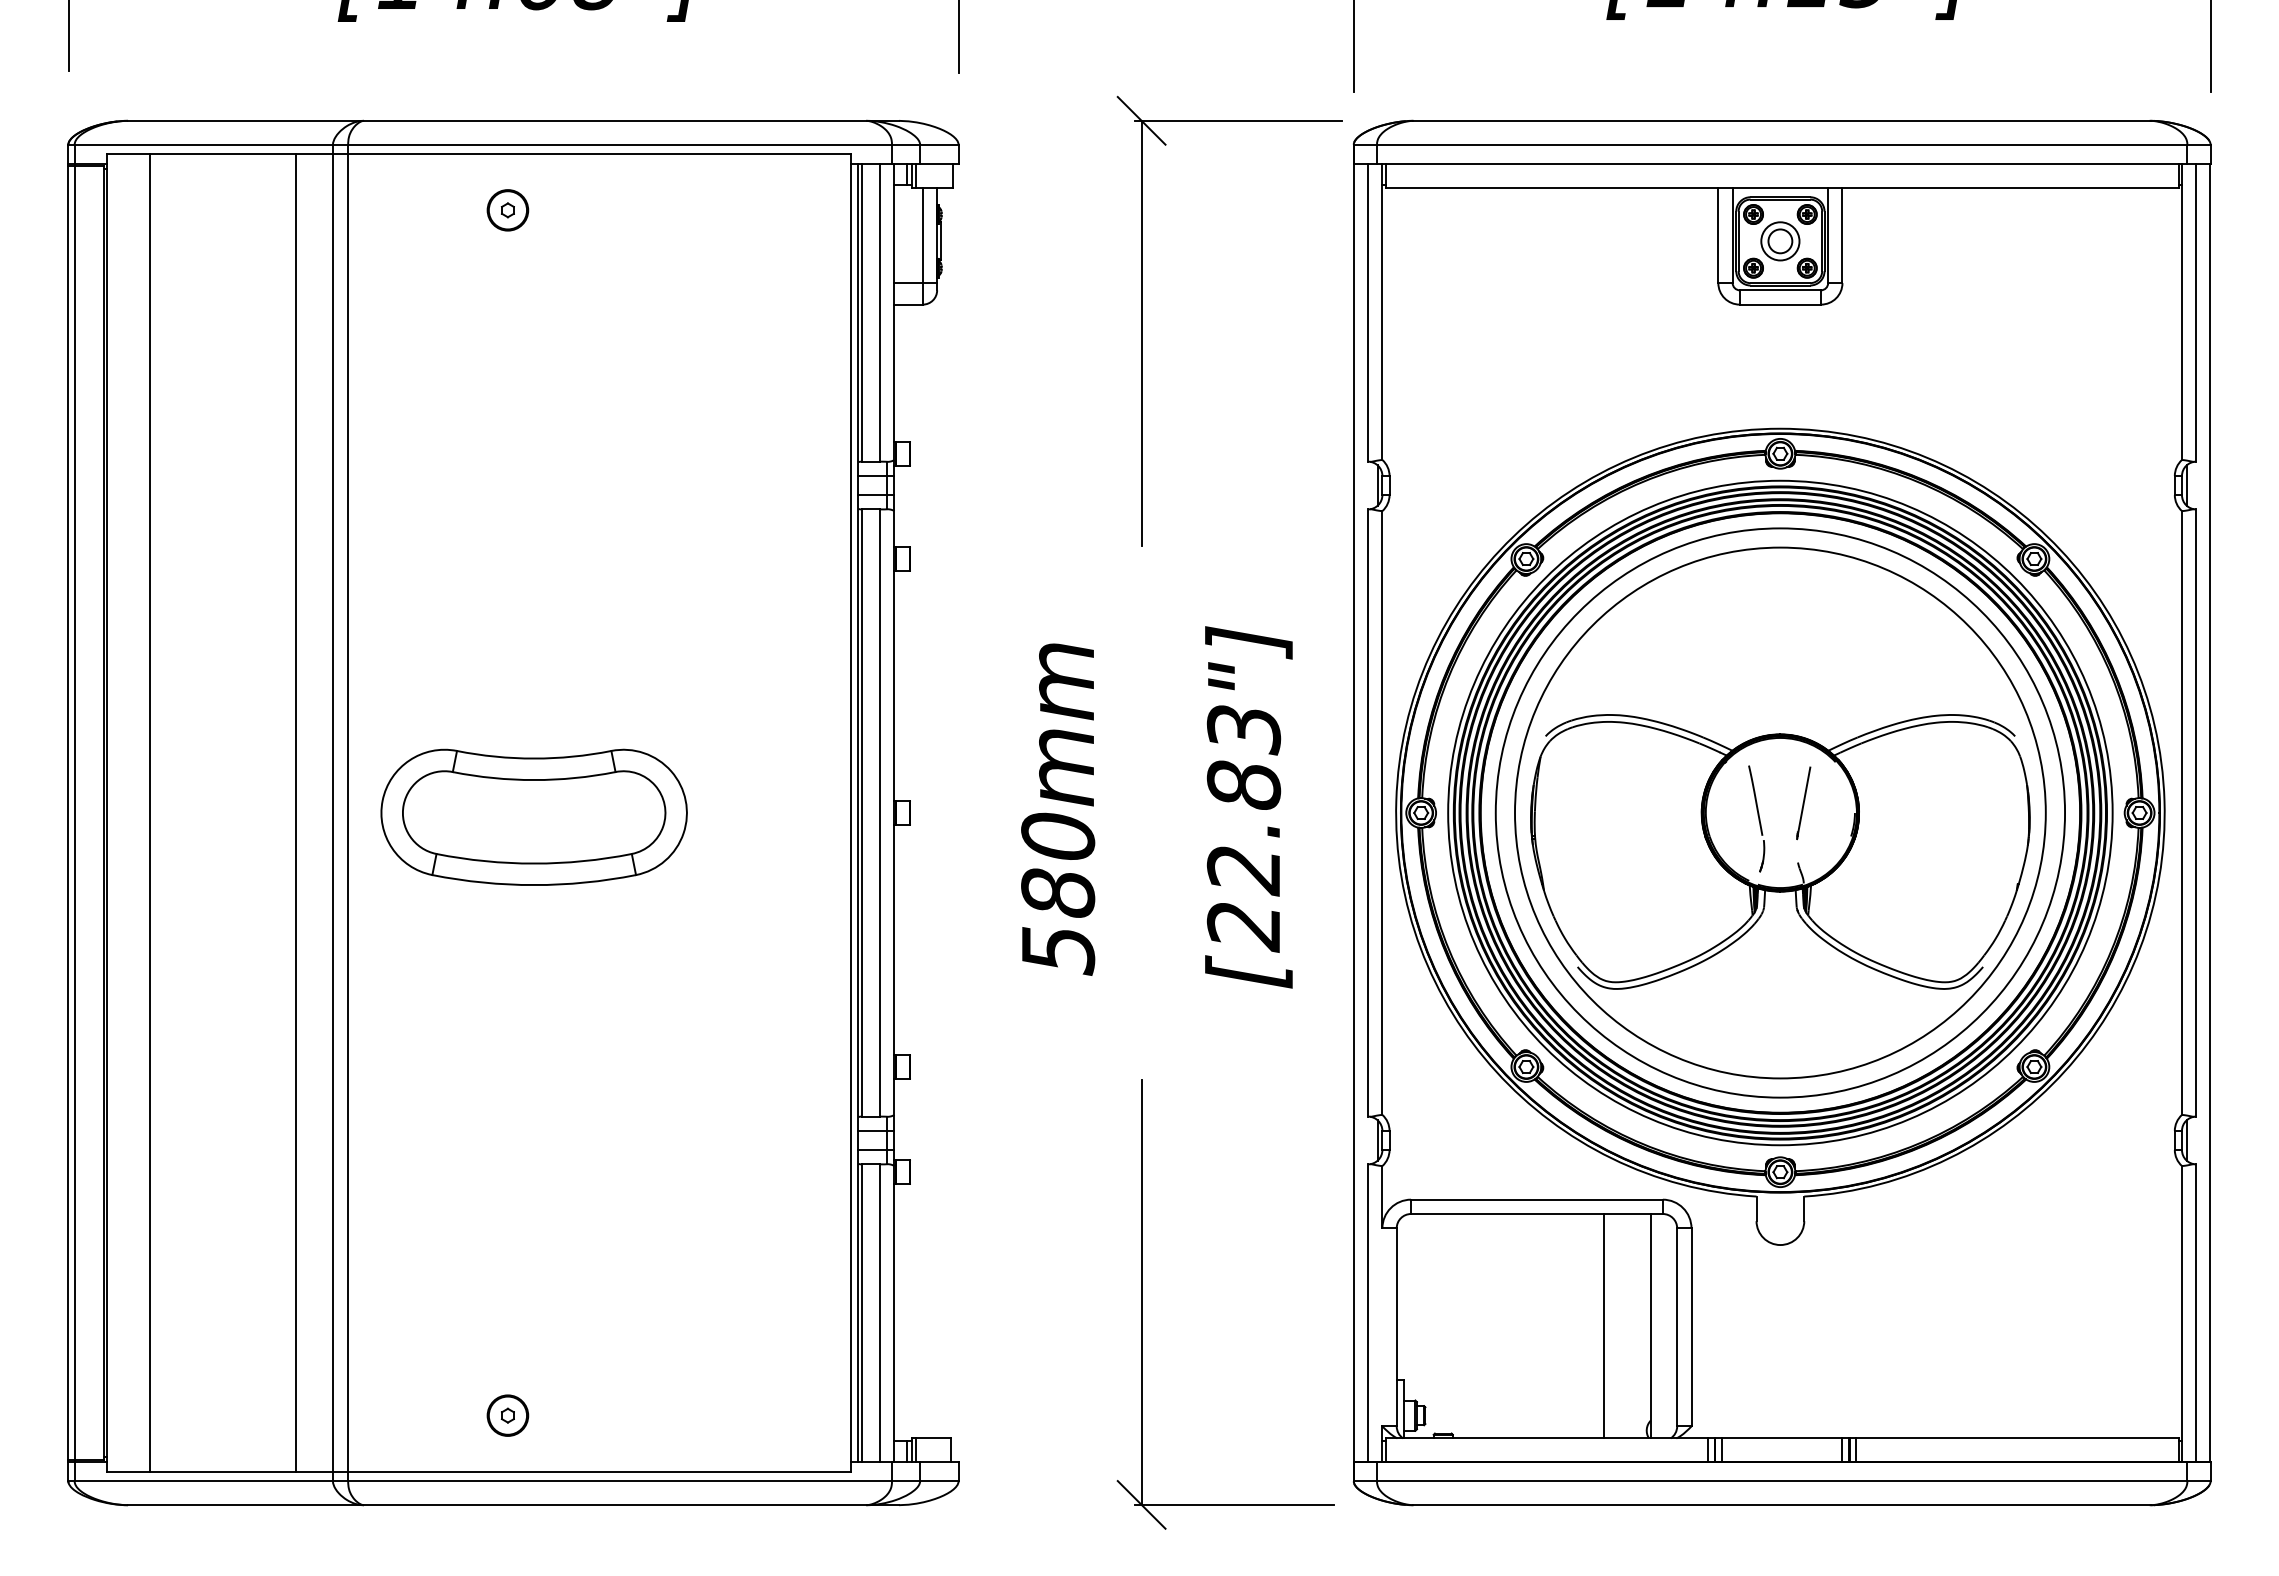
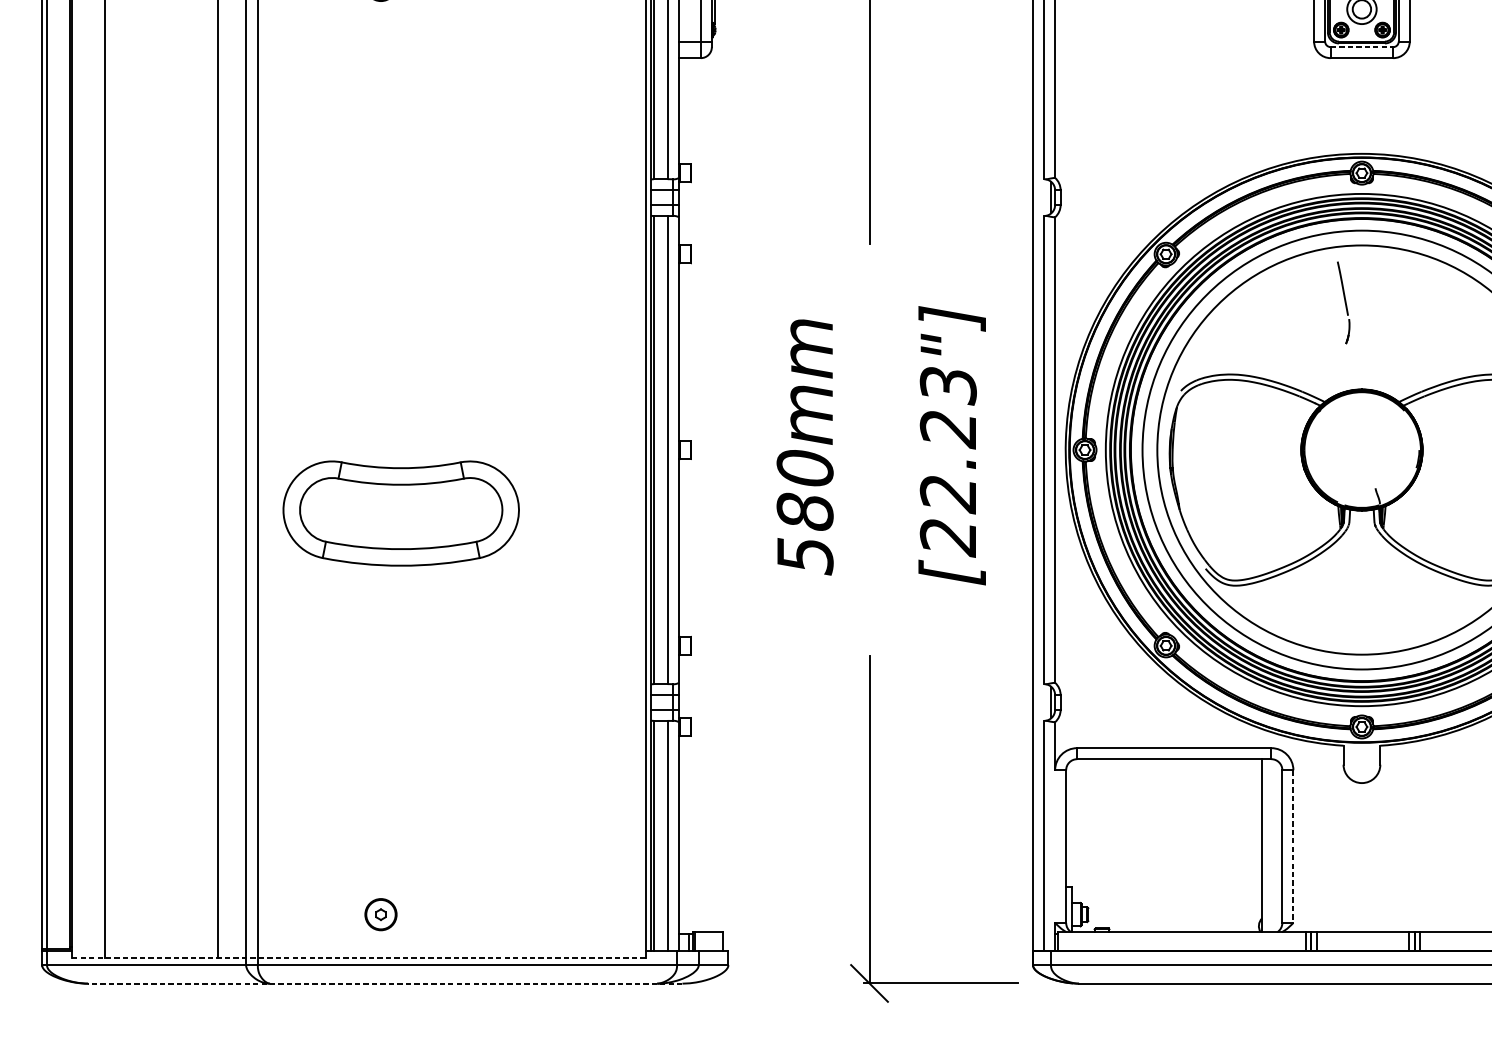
line: (1780, 290) -> (1362, 47), solid -> dashed
text: (1243, 786) -> (948, 429), [22.83"] -> [22.23"]
line: (1803, 803) -> (1379, 442), removed
part: (533, 816) -> (400, 512), moved
part: (1756, 818) -> (1343, 302), moved
line: (1604, 1326) -> (1226, 845), removed
line: (1691, 1327) -> (1293, 846), solid -> dashed
line: (478, 1471) -> (358, 957), solid -> dashed
line: (513, 1505) -> (385, 983), solid -> dashed

